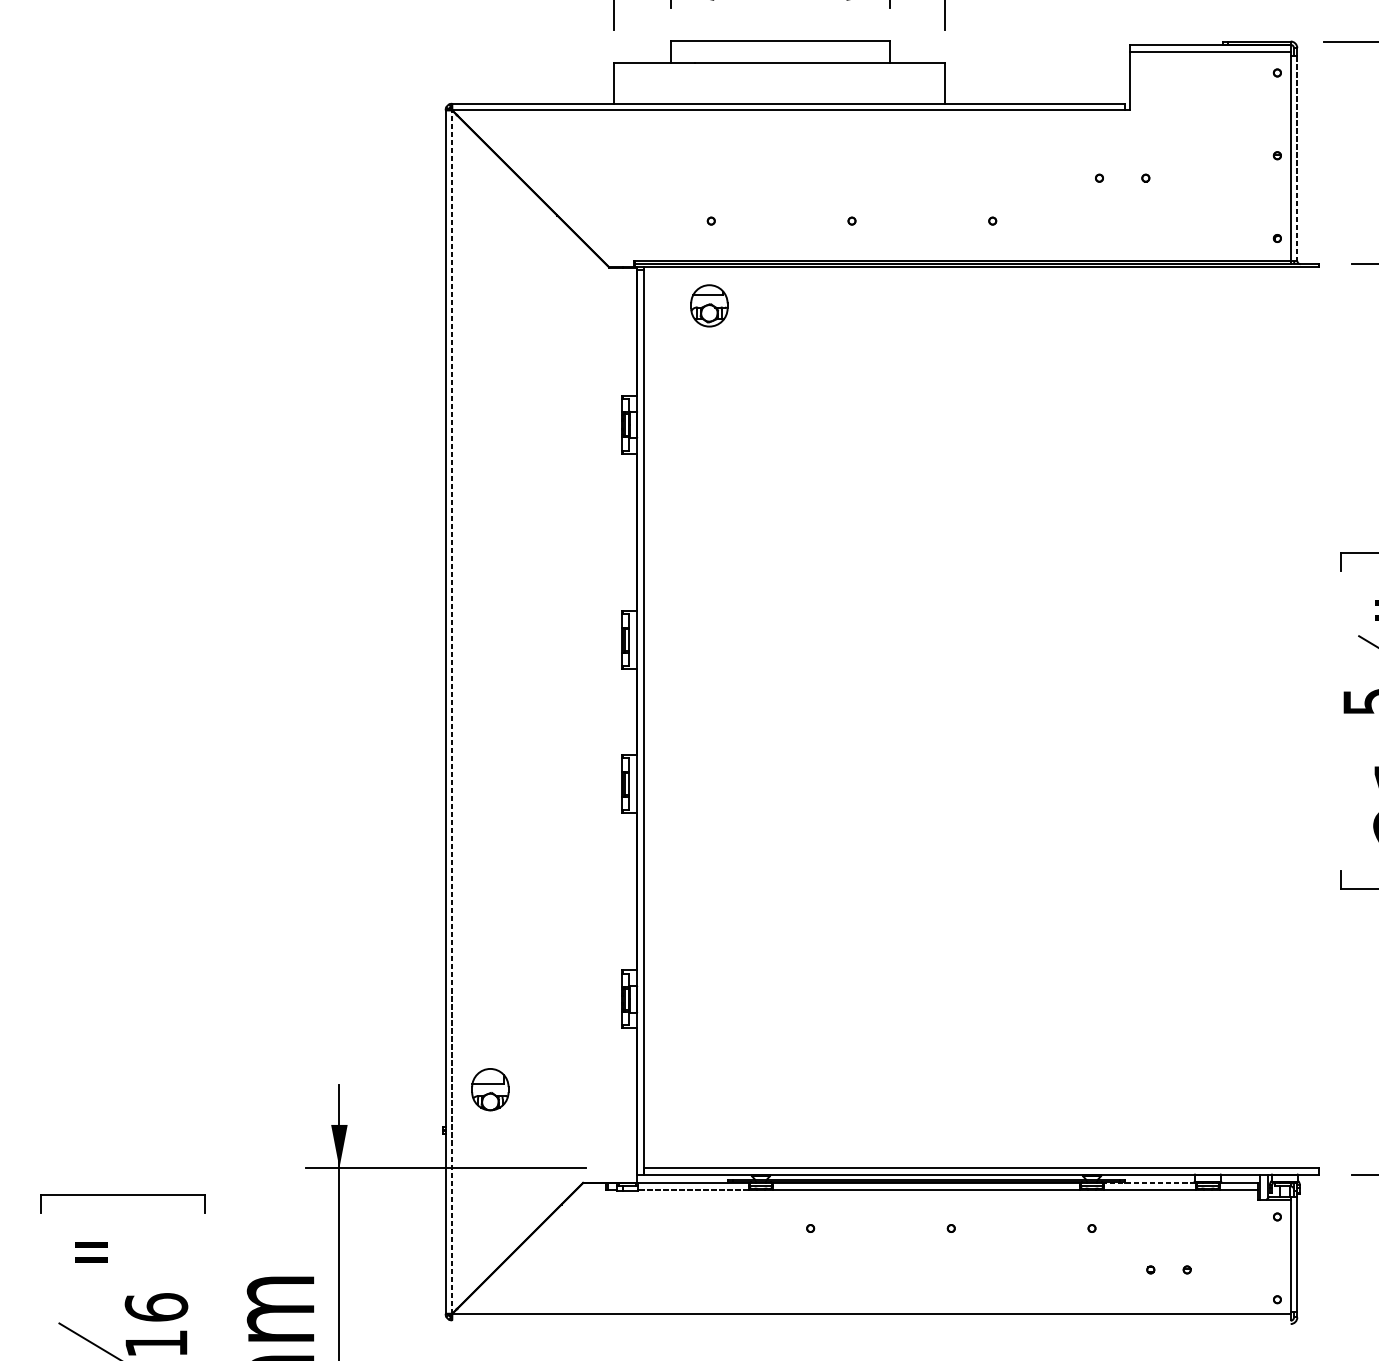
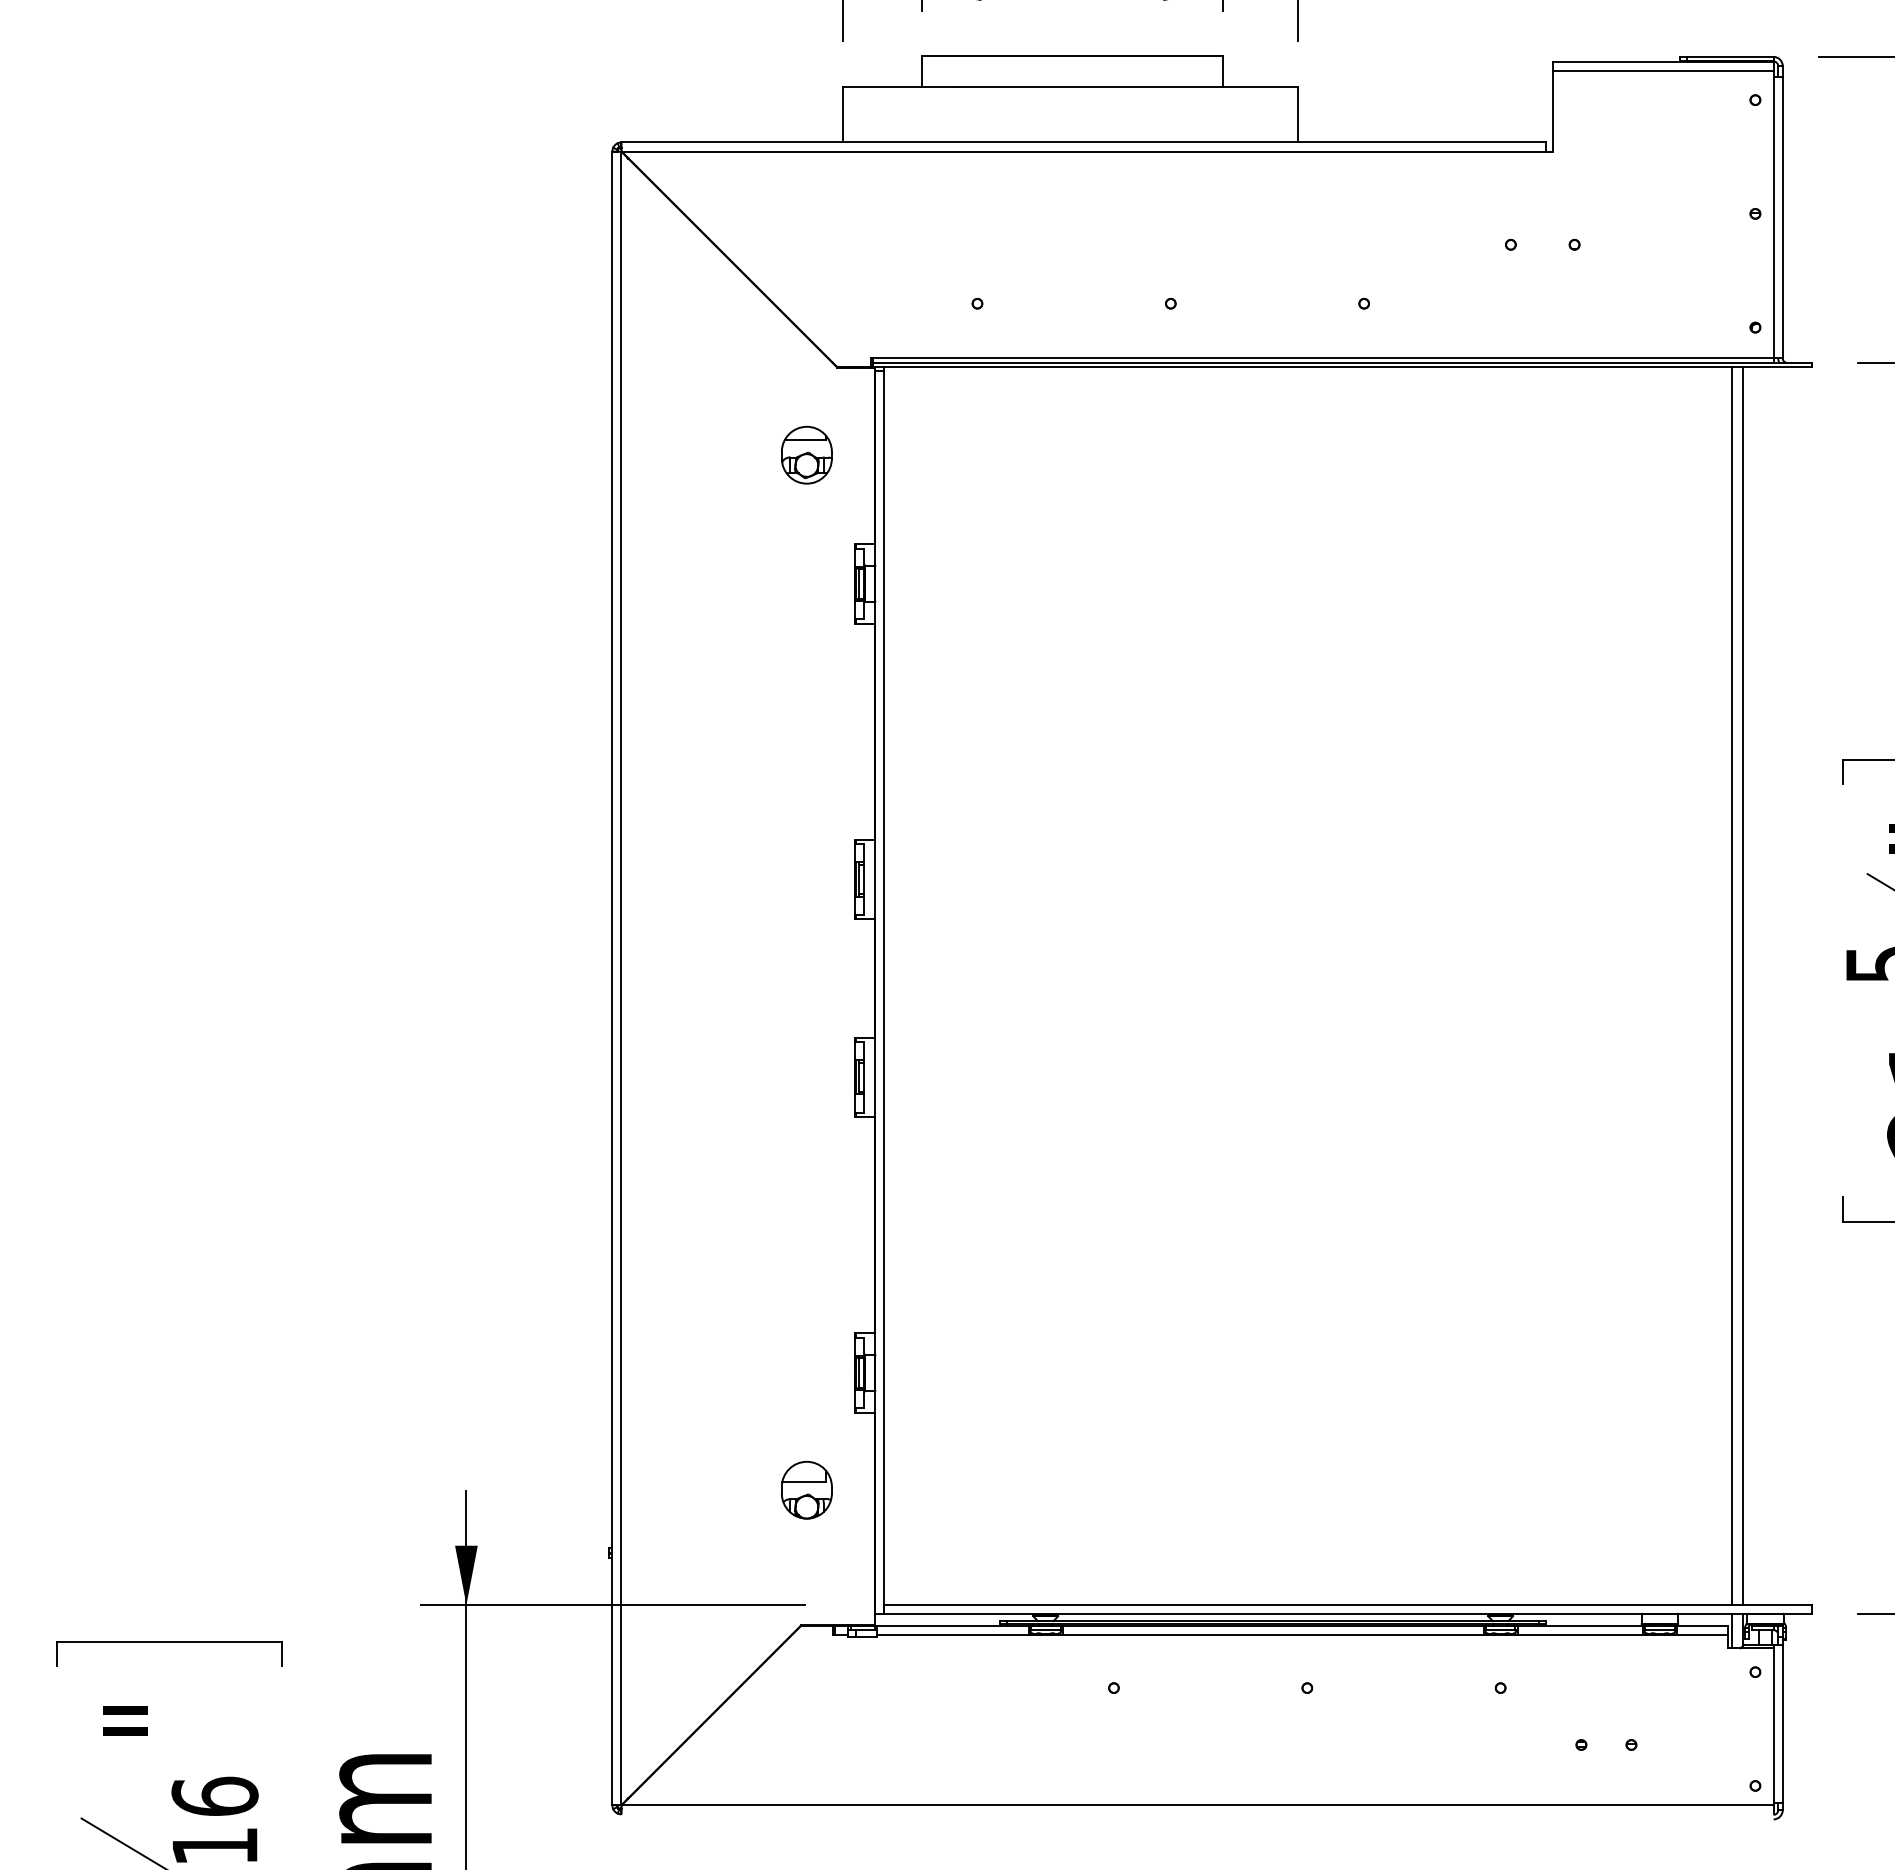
line: (1297, 159) -> (1782, 218), dashed -> solid
part: (709, 305) -> (806, 454), moved
line: (452, 712) -> (621, 978), dashed -> solid
line: (1260, 717) -> (1731, 985), added
line: (1268, 717) -> (1742, 985), added
part: (490, 1089) -> (806, 1489), moved
line: (1150, 1182) -> (1580, 1625), dashed -> solid
line: (693, 1189) -> (952, 1634), dashed -> solid

